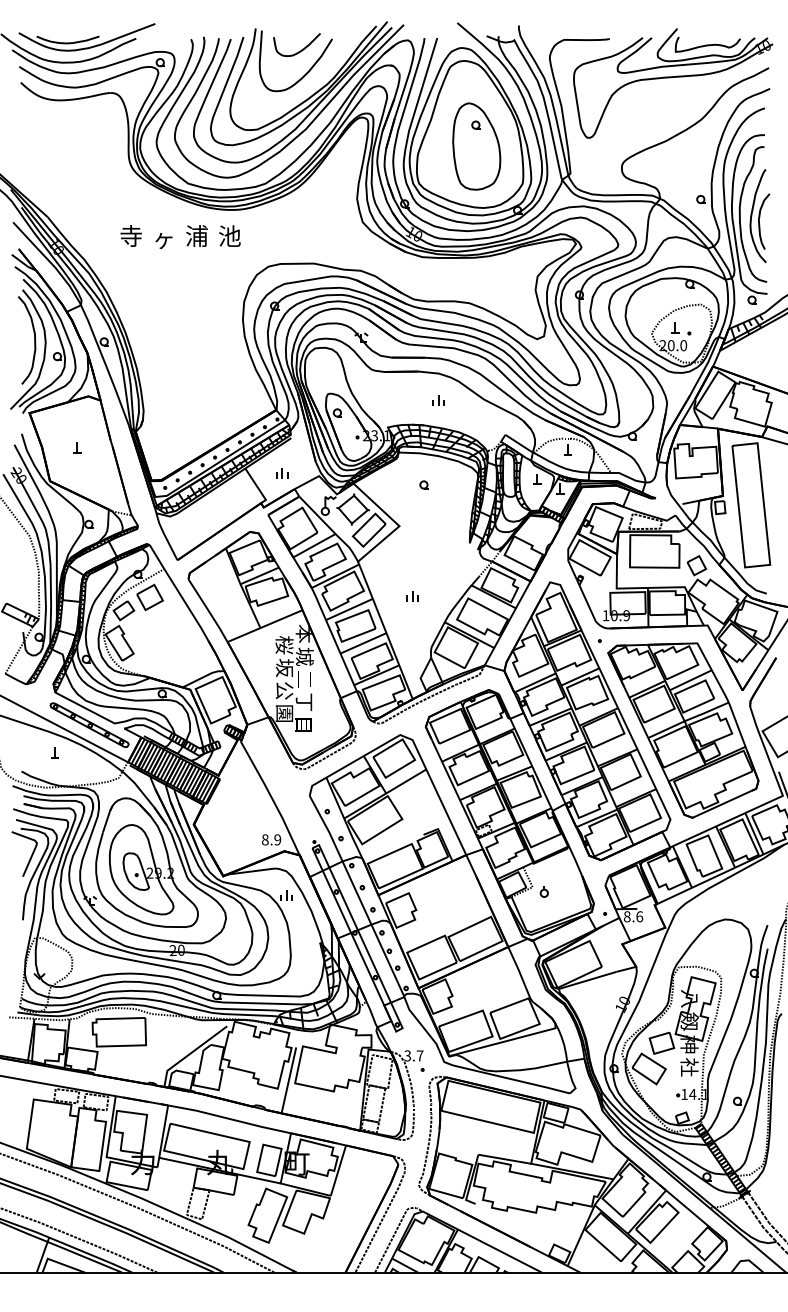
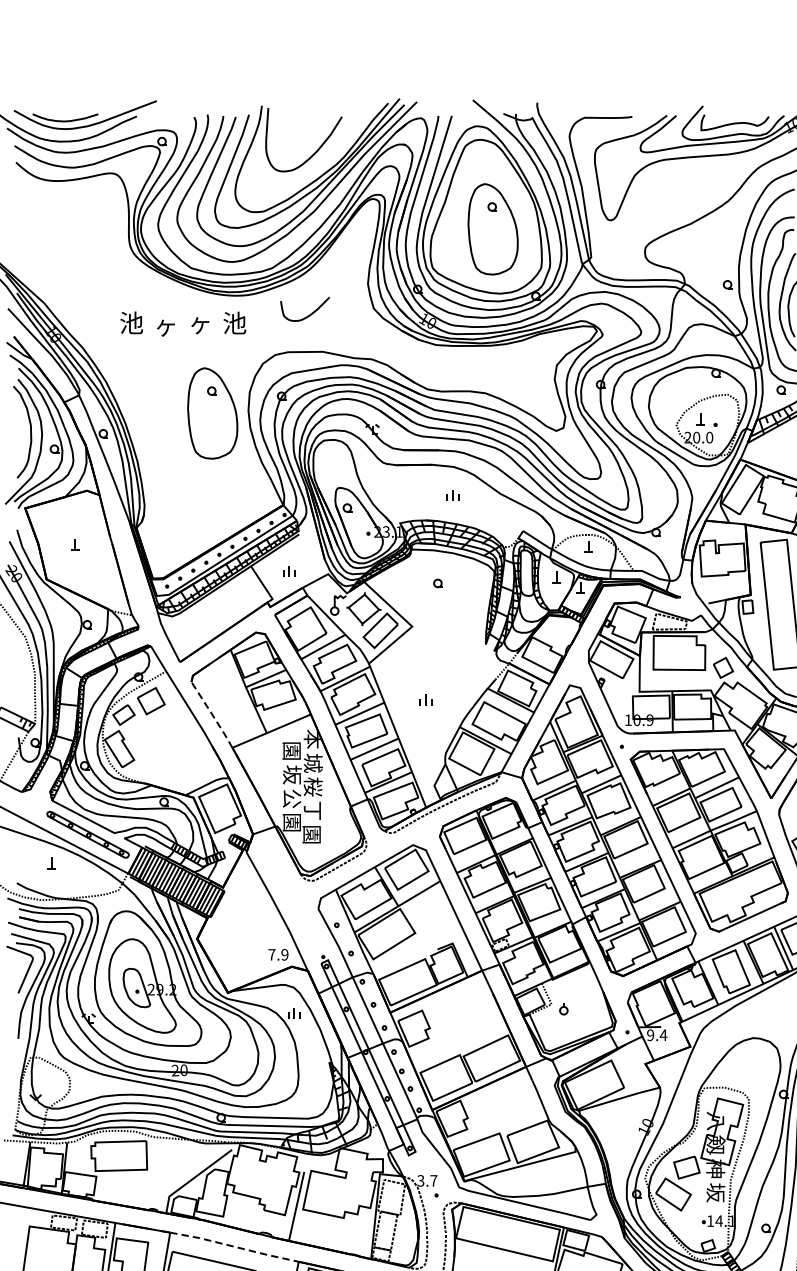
curve: (301, 49) -> (309, 314), moved
text: (131, 235) -> (131, 322), 寺 -> 池
text: (196, 235) -> (199, 322), 浦 -> ヶ
part: (208, 322) -> (212, 413), added
line: (208, 610) -> (212, 714), solid -> dashed
text: (284, 645) -> (291, 751), 桜 -> 園
text: (304, 679) -> (312, 786), 二 -> 桜
text: (302, 724) -> (310, 834), 目 -> 園
text: (265, 839) -> (272, 954), 8.9 -> 7.9
text: (633, 916) -> (657, 1034), 8.6 -> 9.4
text: (689, 1067) -> (715, 1192), 社 -> 坂
line: (230, 1119) -> (235, 1247), solid -> dashed

